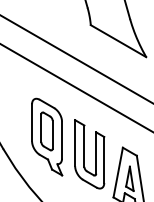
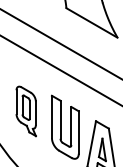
part: (47, 136) -> (26, 110), size x0.7

